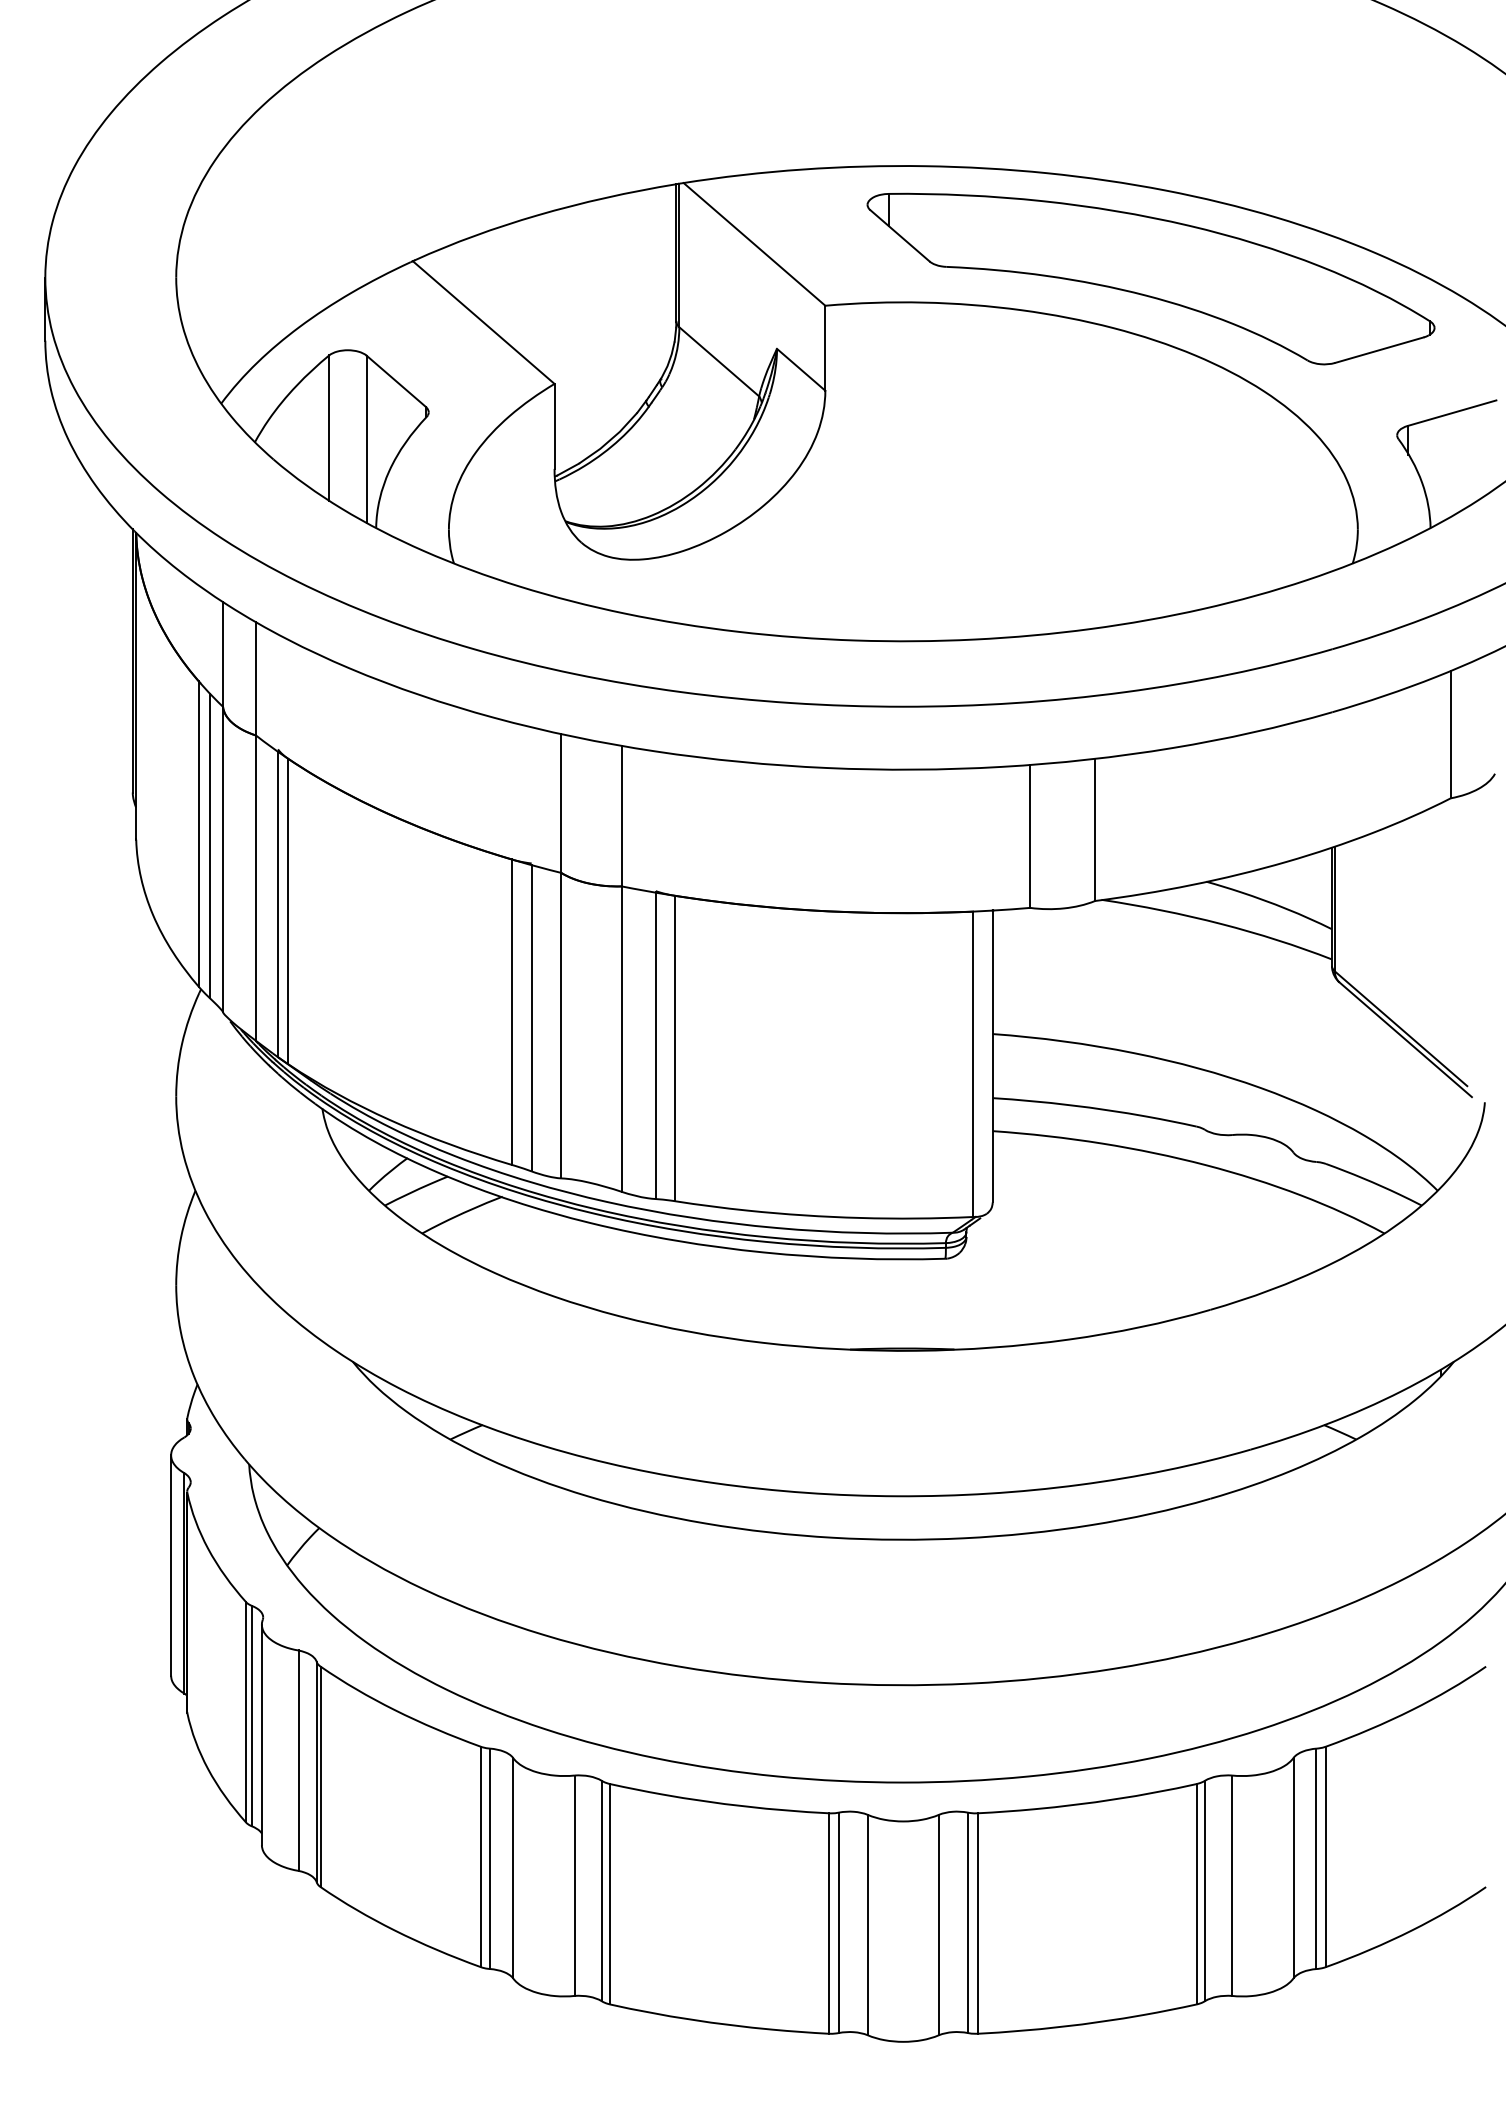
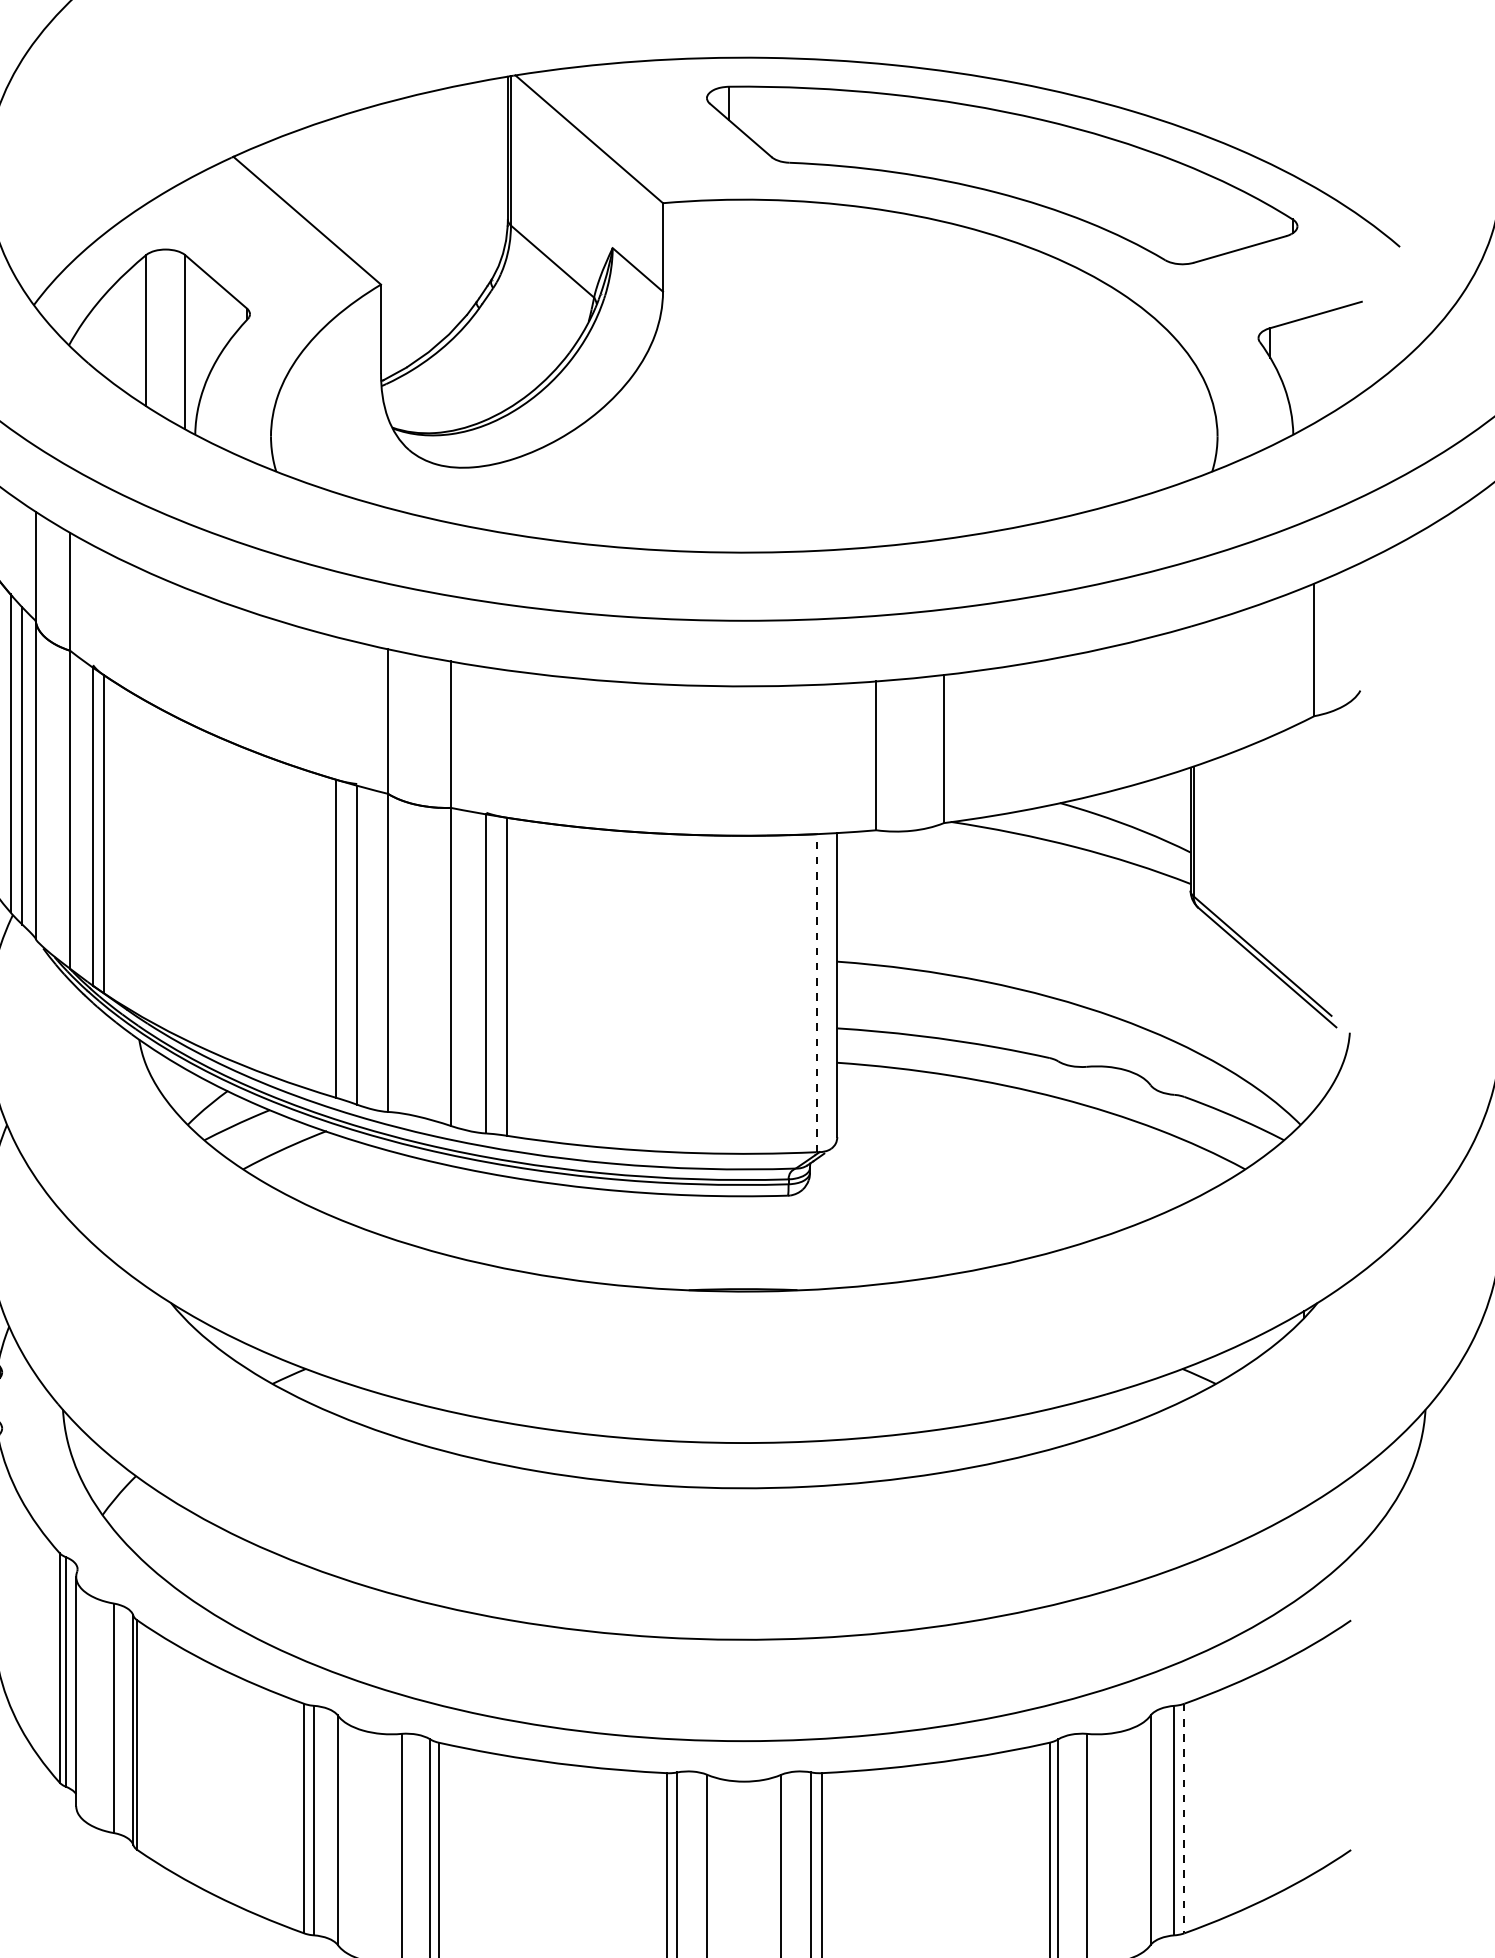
line: (972, 1064) -> (816, 993), solid -> dashed
line: (1326, 1857) -> (1184, 1819), solid -> dashed

